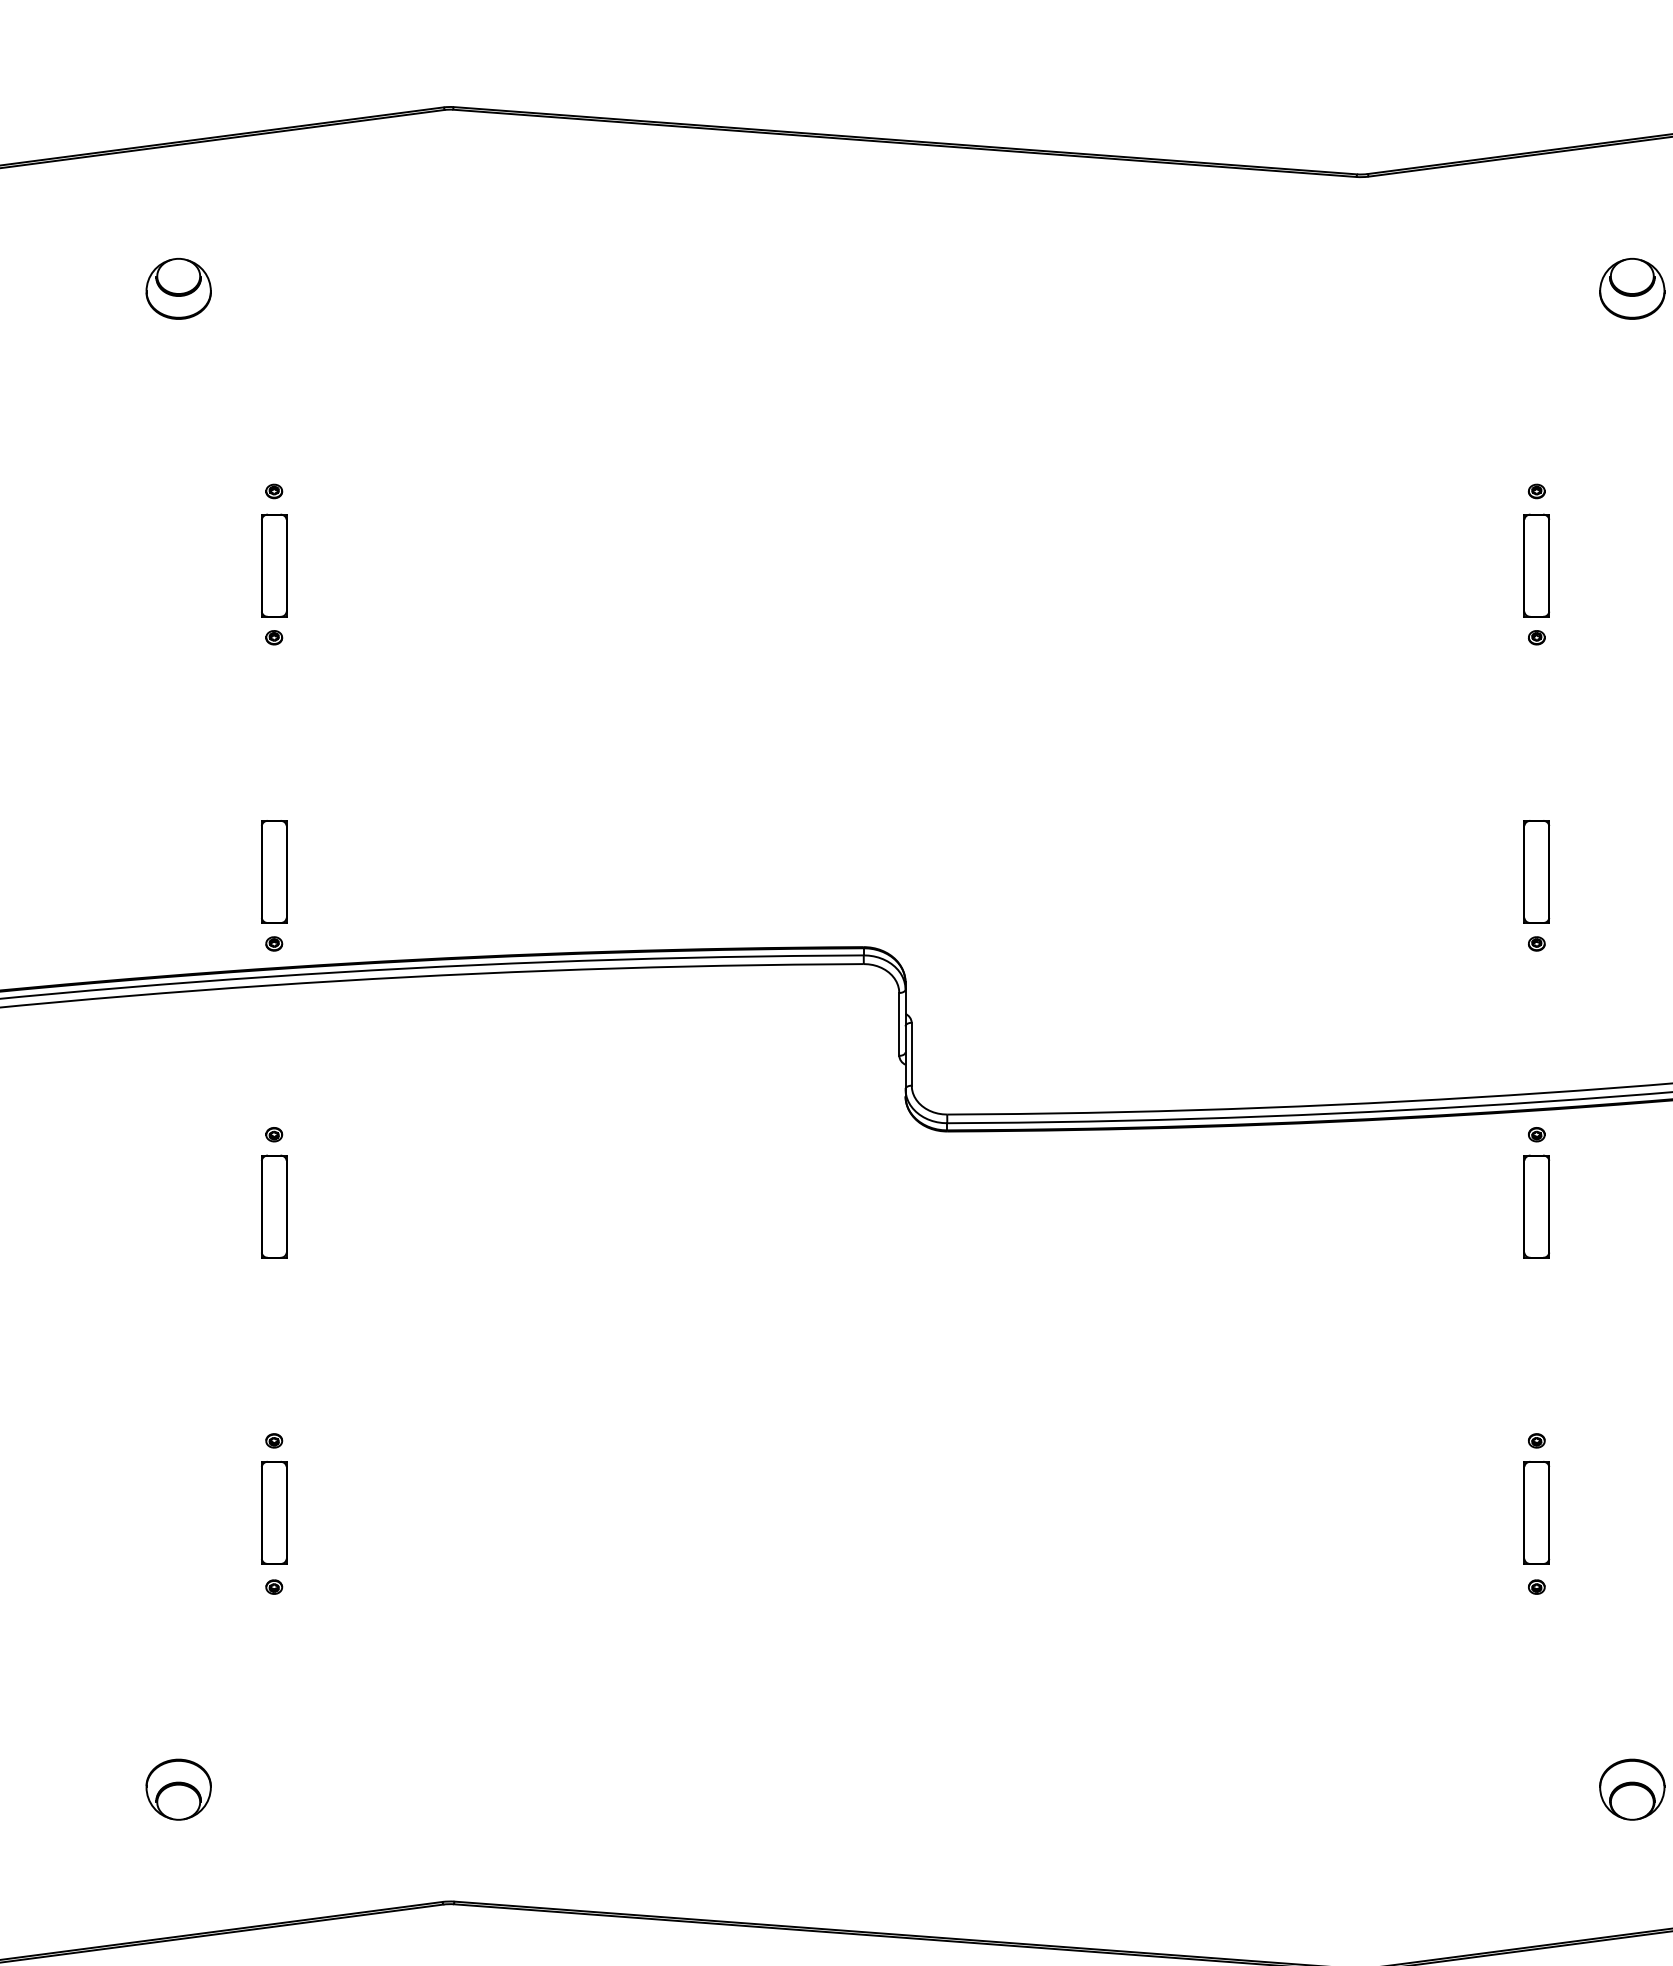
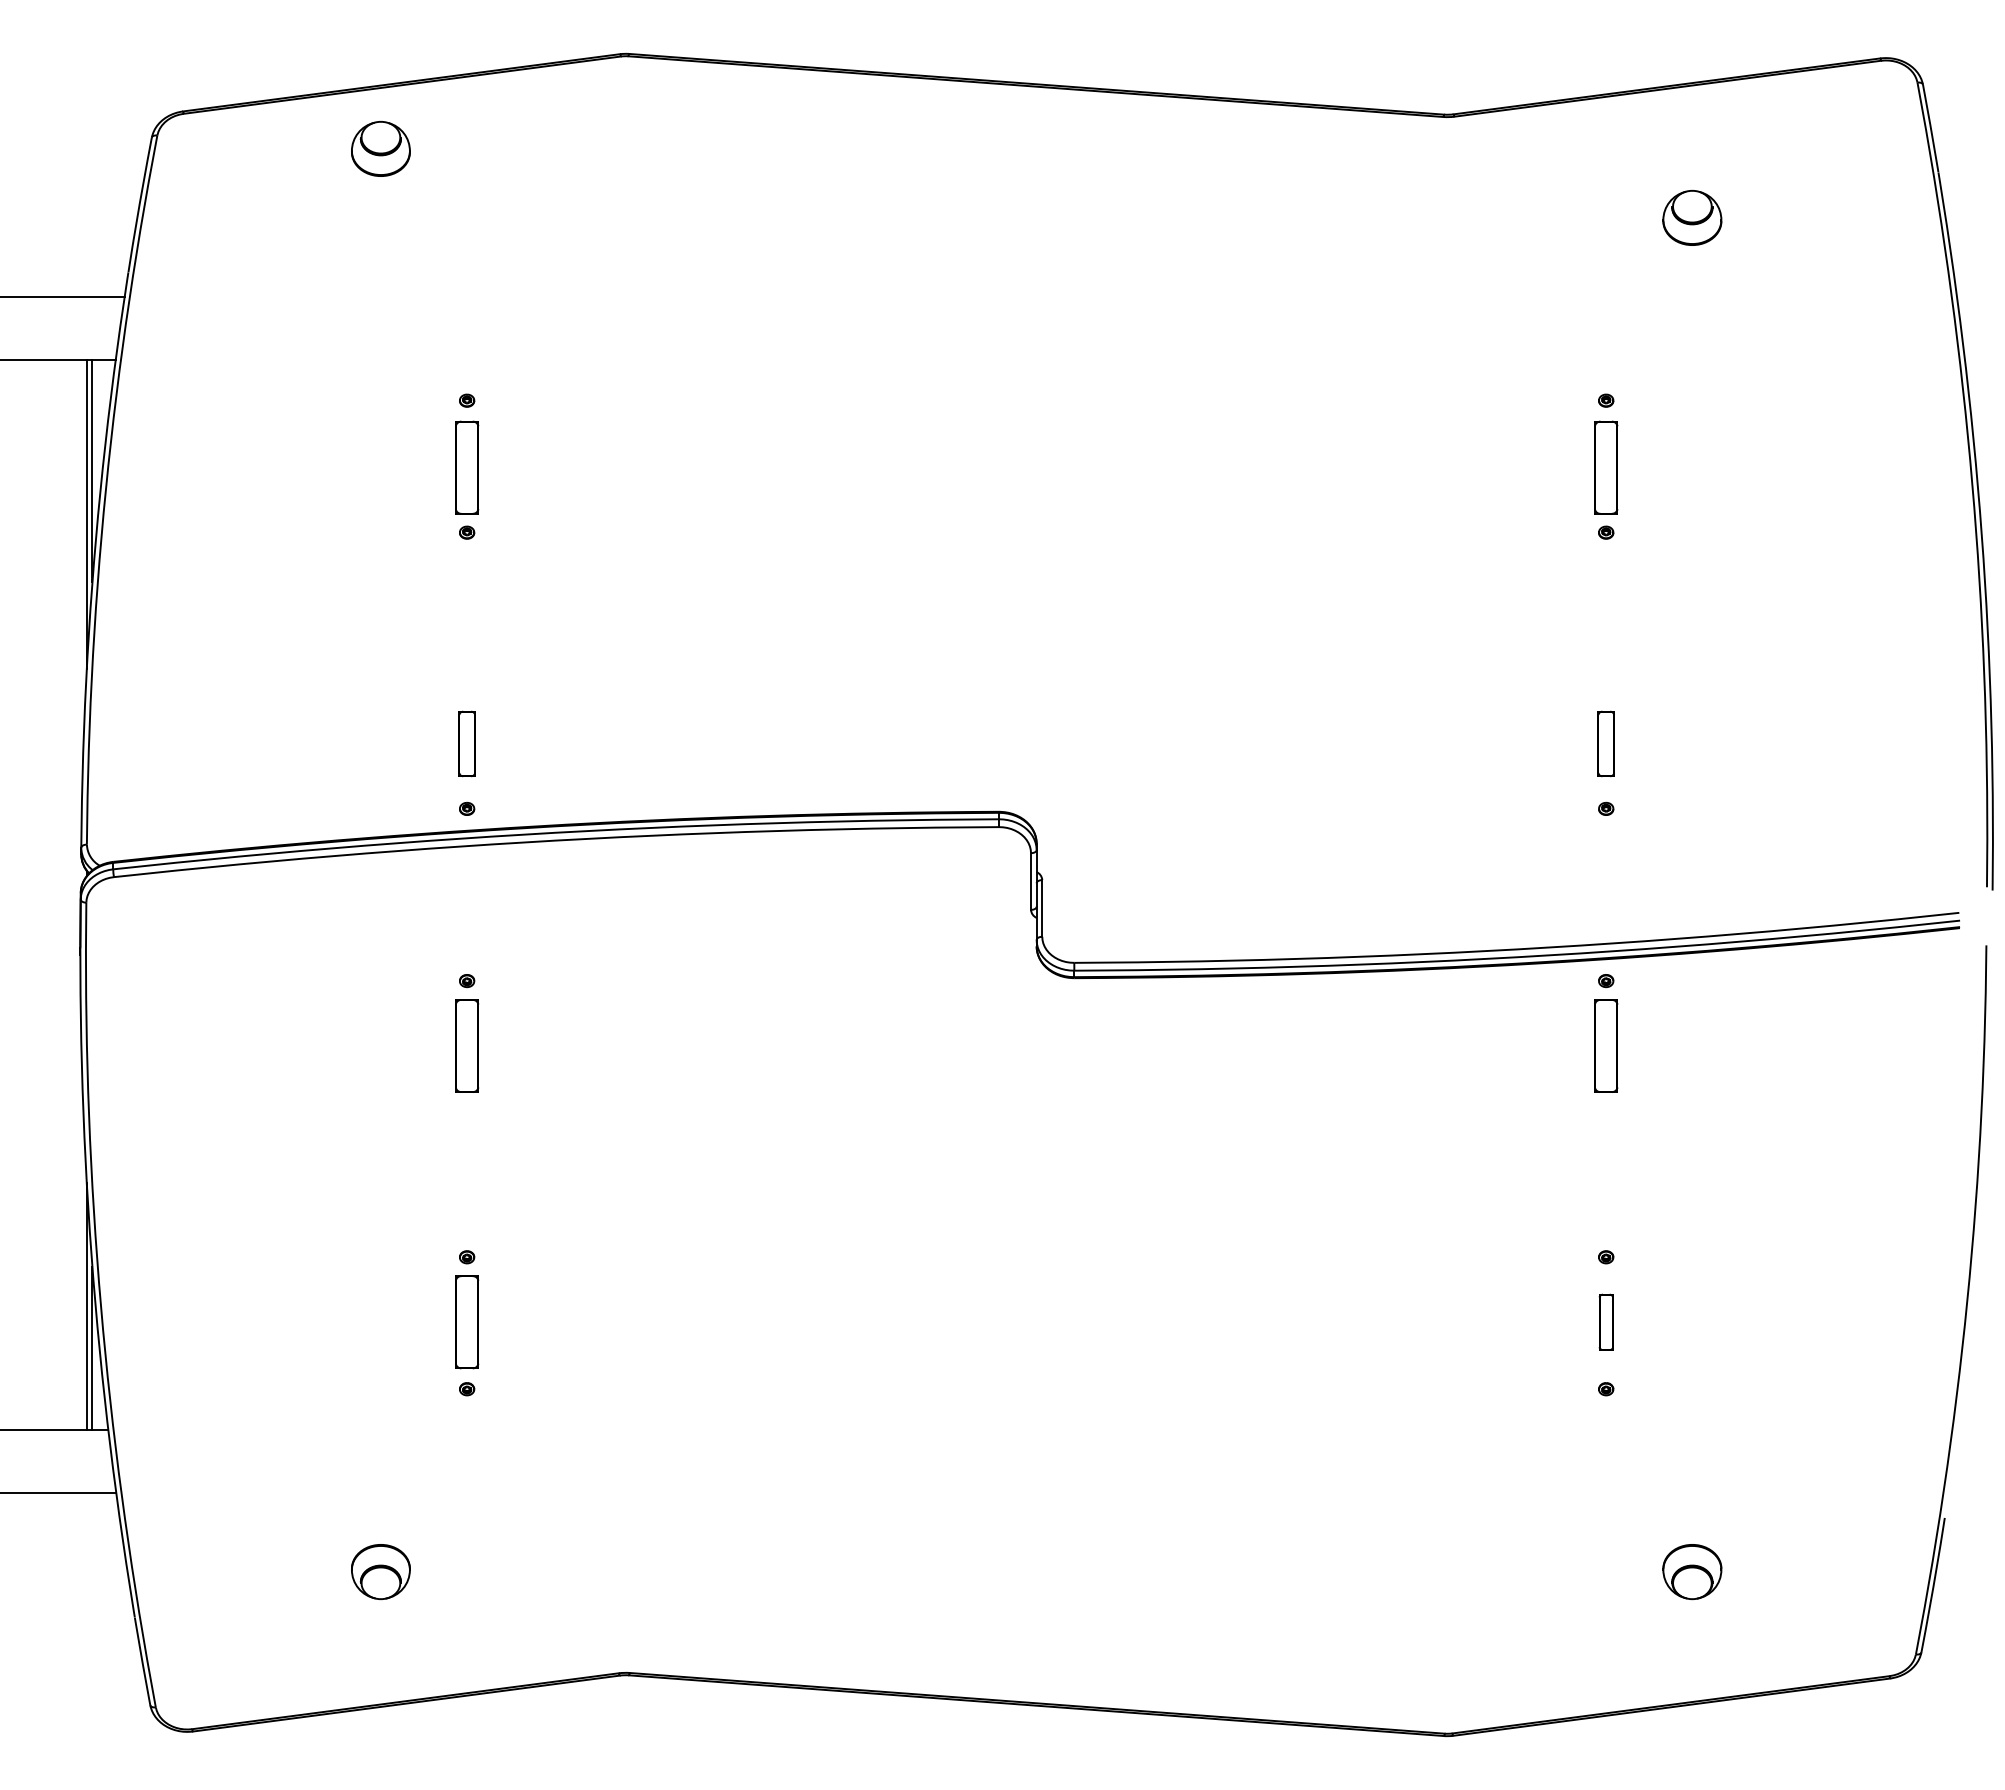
part: (178, 288) -> (380, 148), moved
part: (274, 871) -> (467, 743), size x0.7
part: (1537, 871) -> (1606, 743), size x0.7
part: (1537, 1513) -> (1606, 1322), size x0.6

